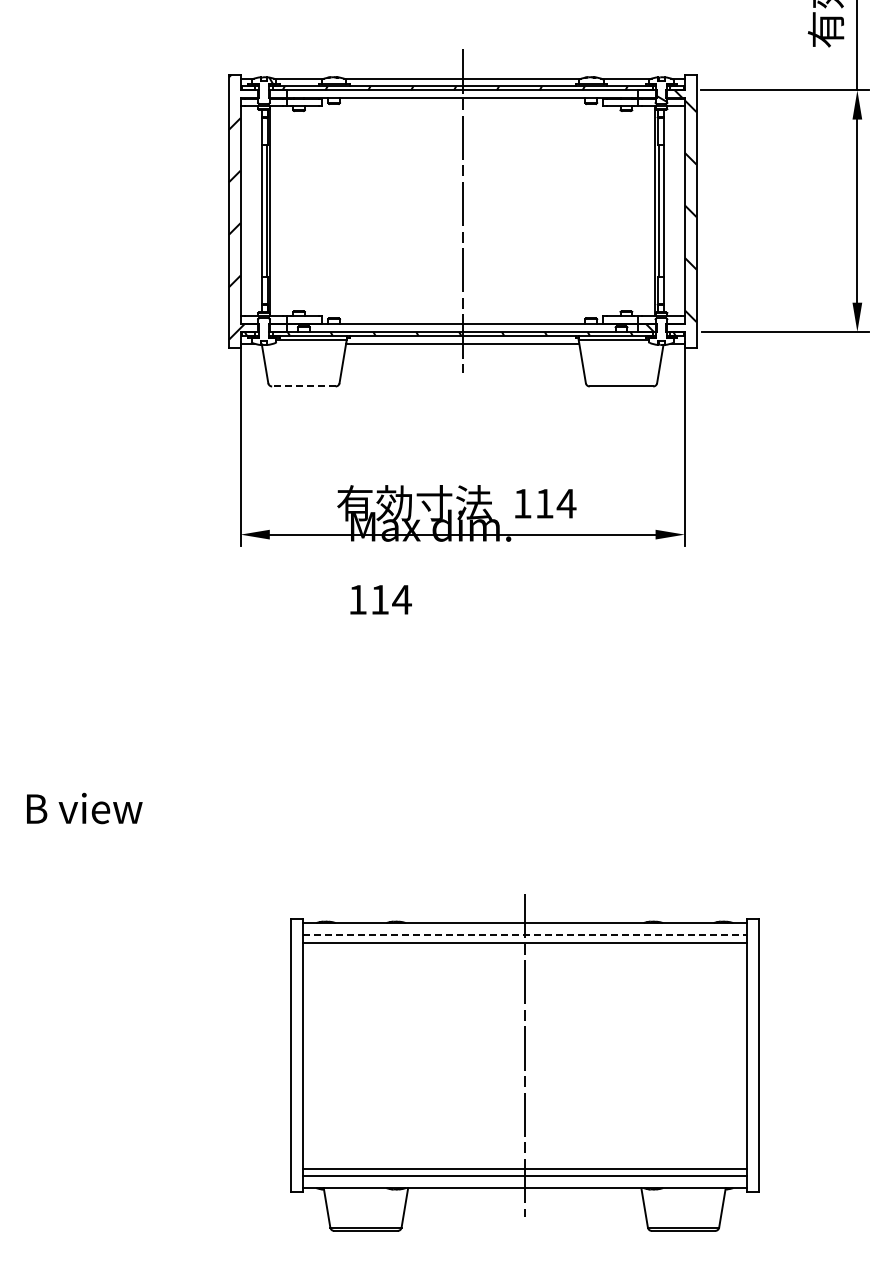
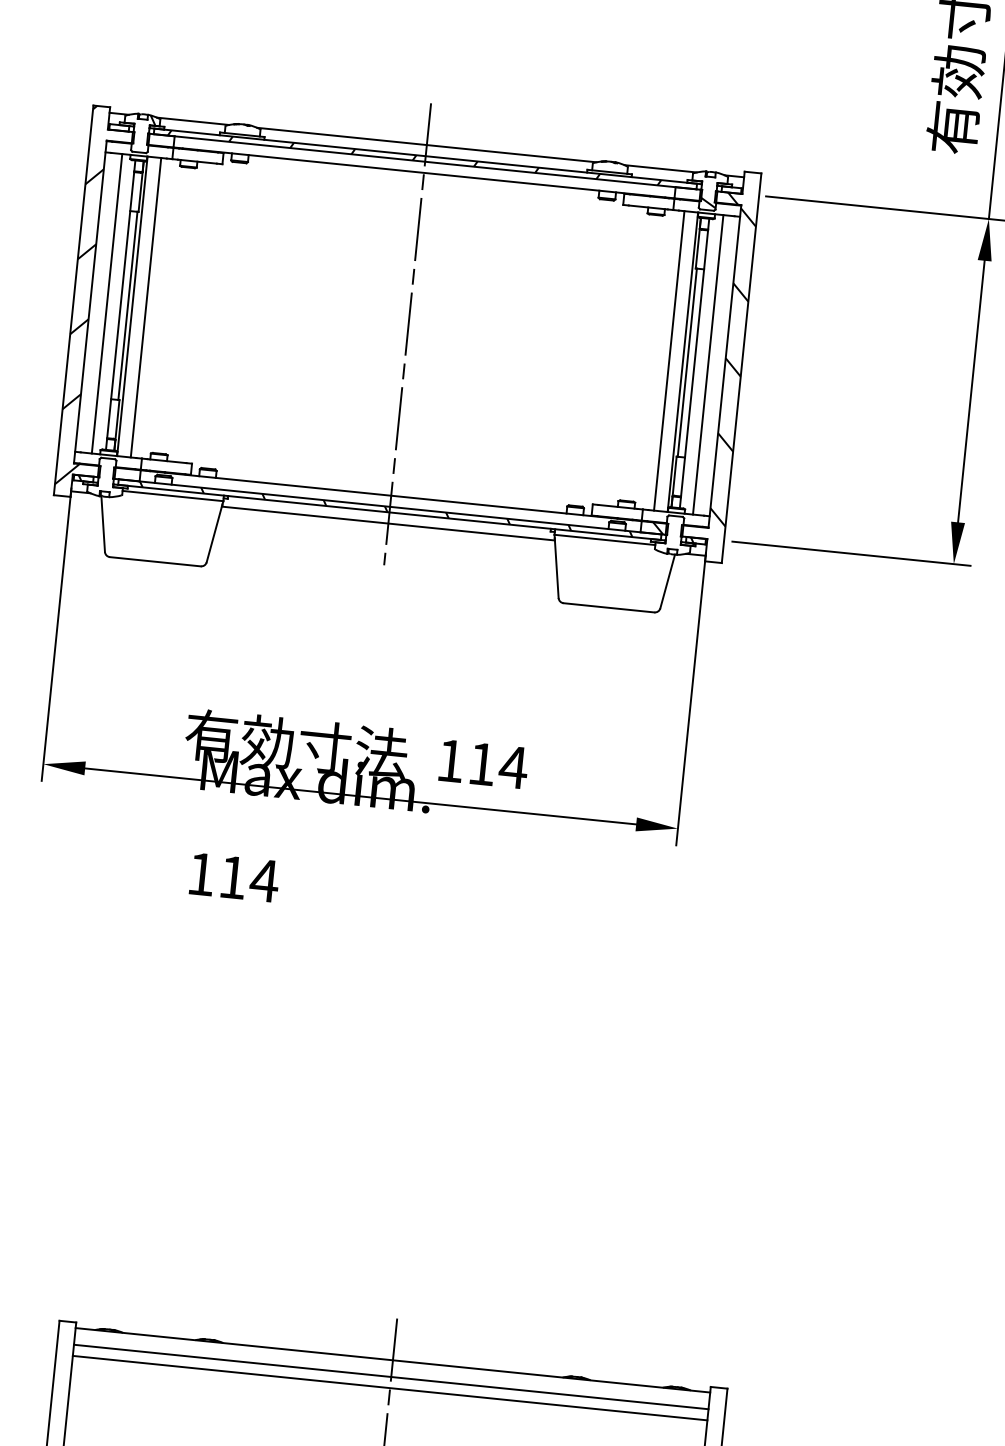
line: (252, 210) -> (107, 302), added
line: (279, 210) -> (146, 306), added
line: (645, 210) -> (668, 359), added
line: (673, 210) -> (708, 363), added
line: (303, 386) -> (154, 561), dashed -> solid
line: (525, 934) -> (392, 1376), dashed -> solid

